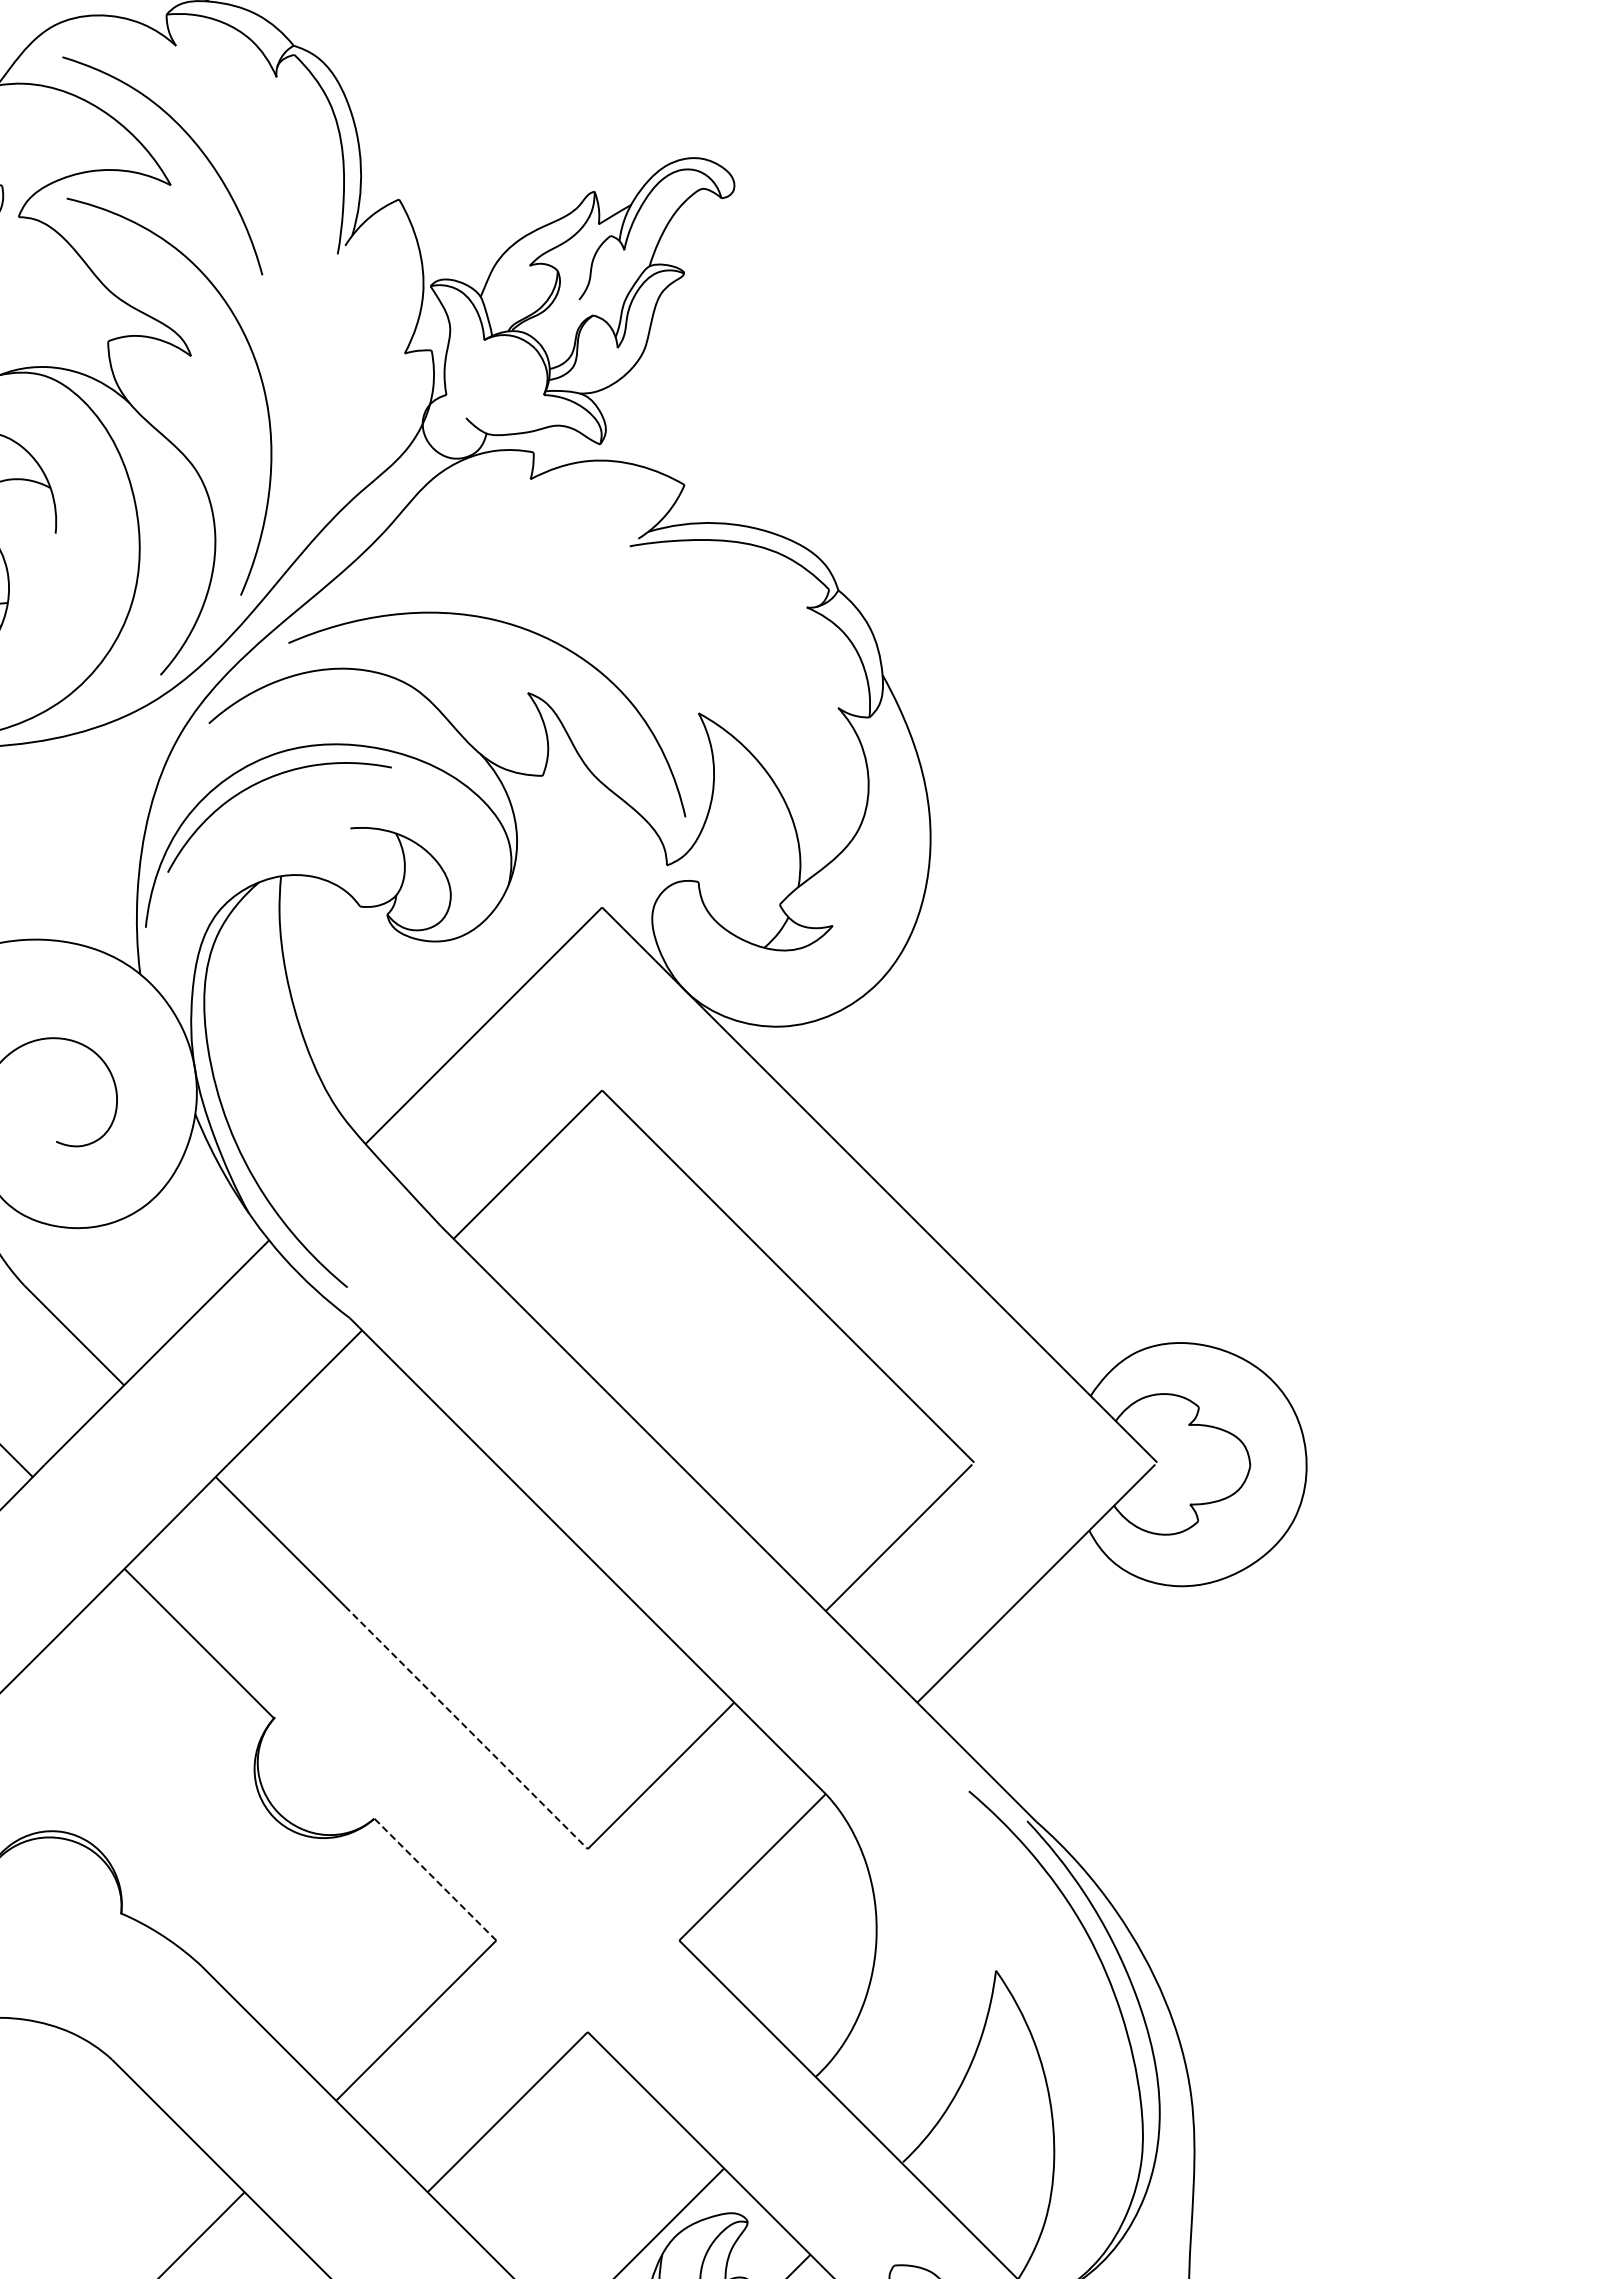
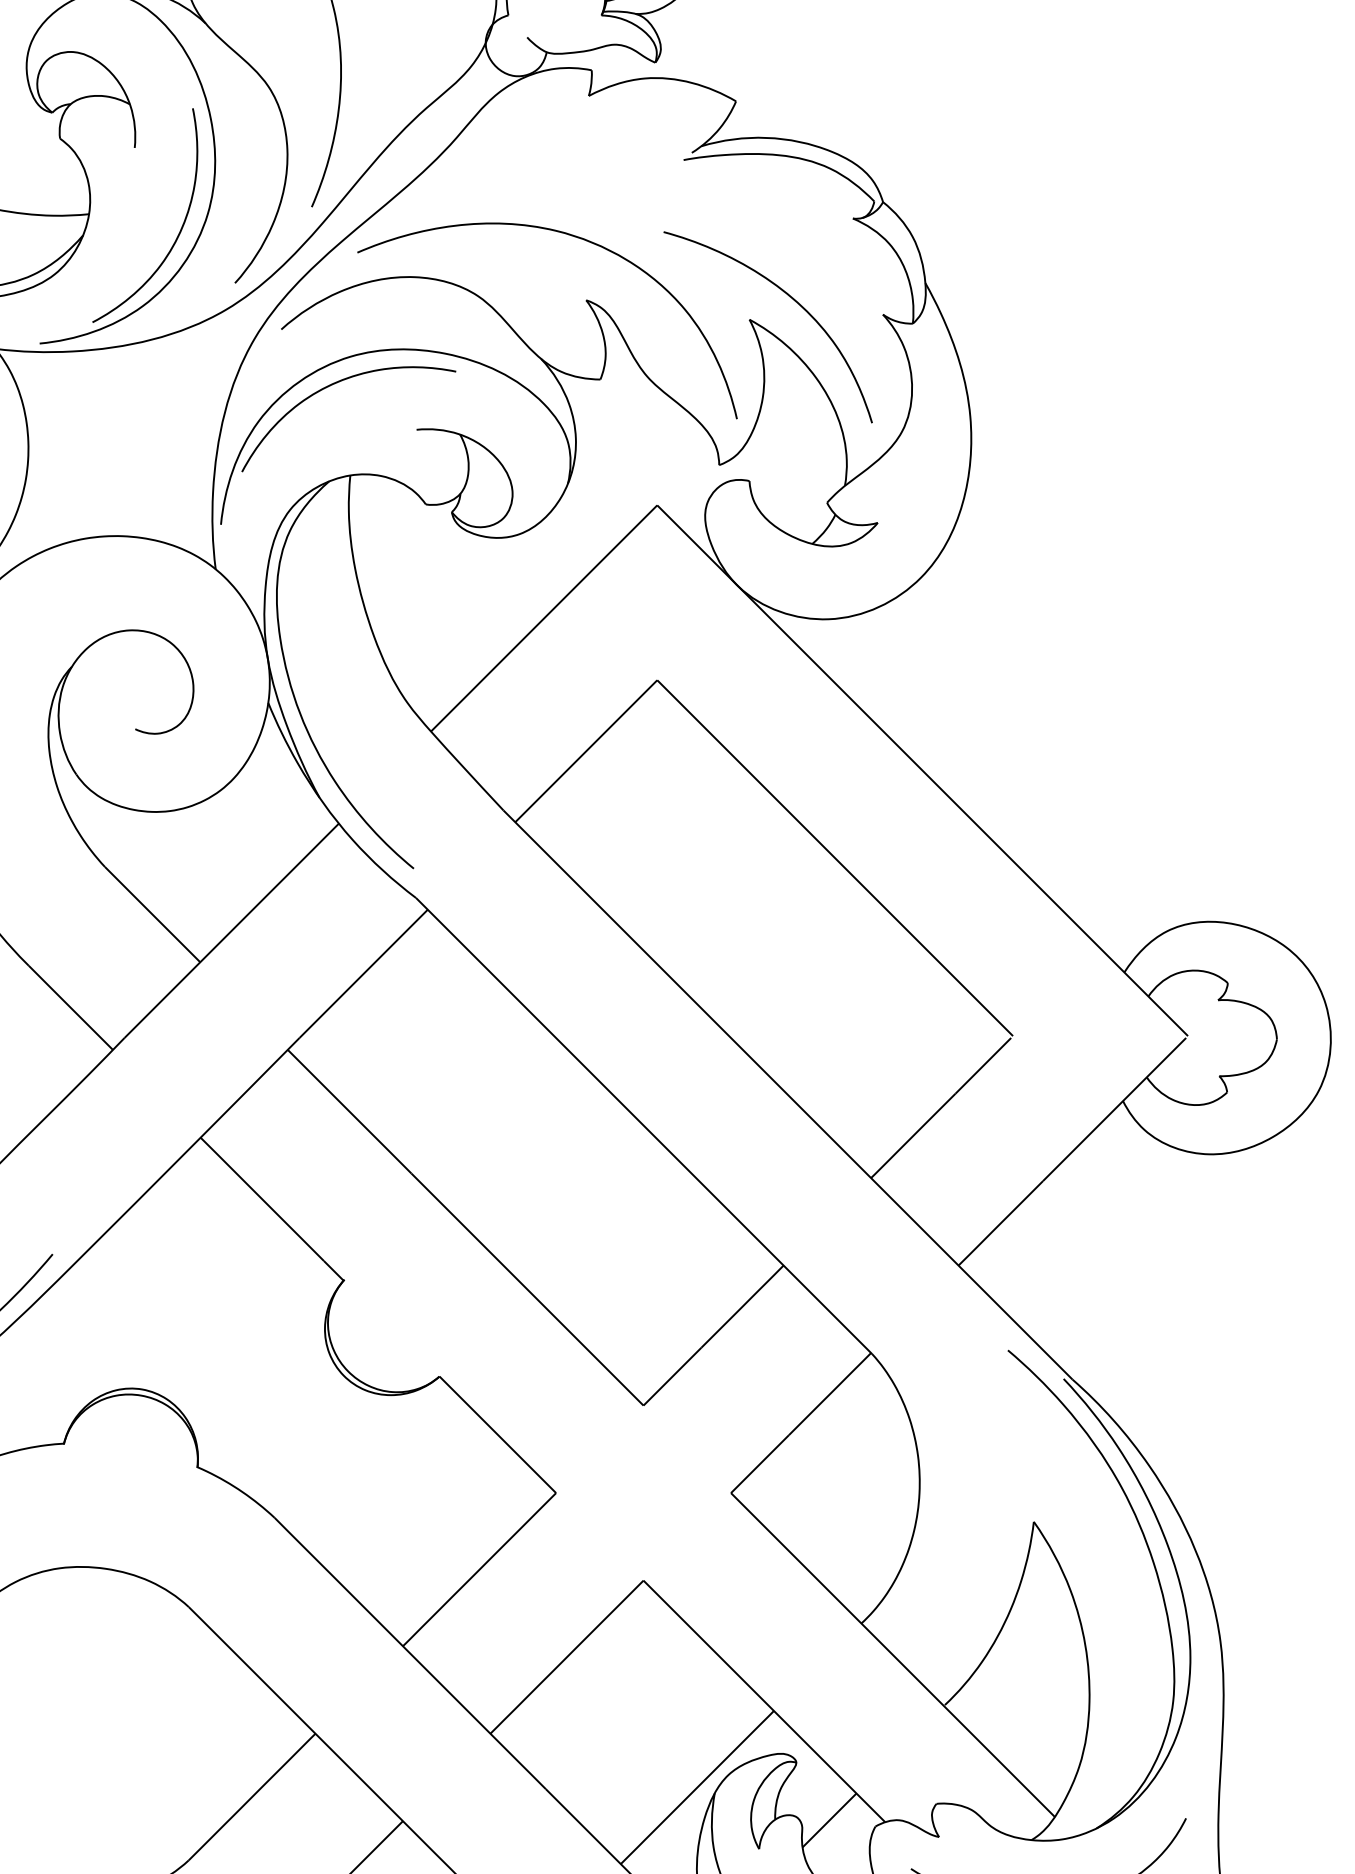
curve: (101, 622) -> (178, 232), added
curve: (743, 692) -> (792, 299), added
line: (466, 1727) -> (527, 1289), dashed -> solid
line: (435, 1879) -> (497, 1434), dashed -> solid

